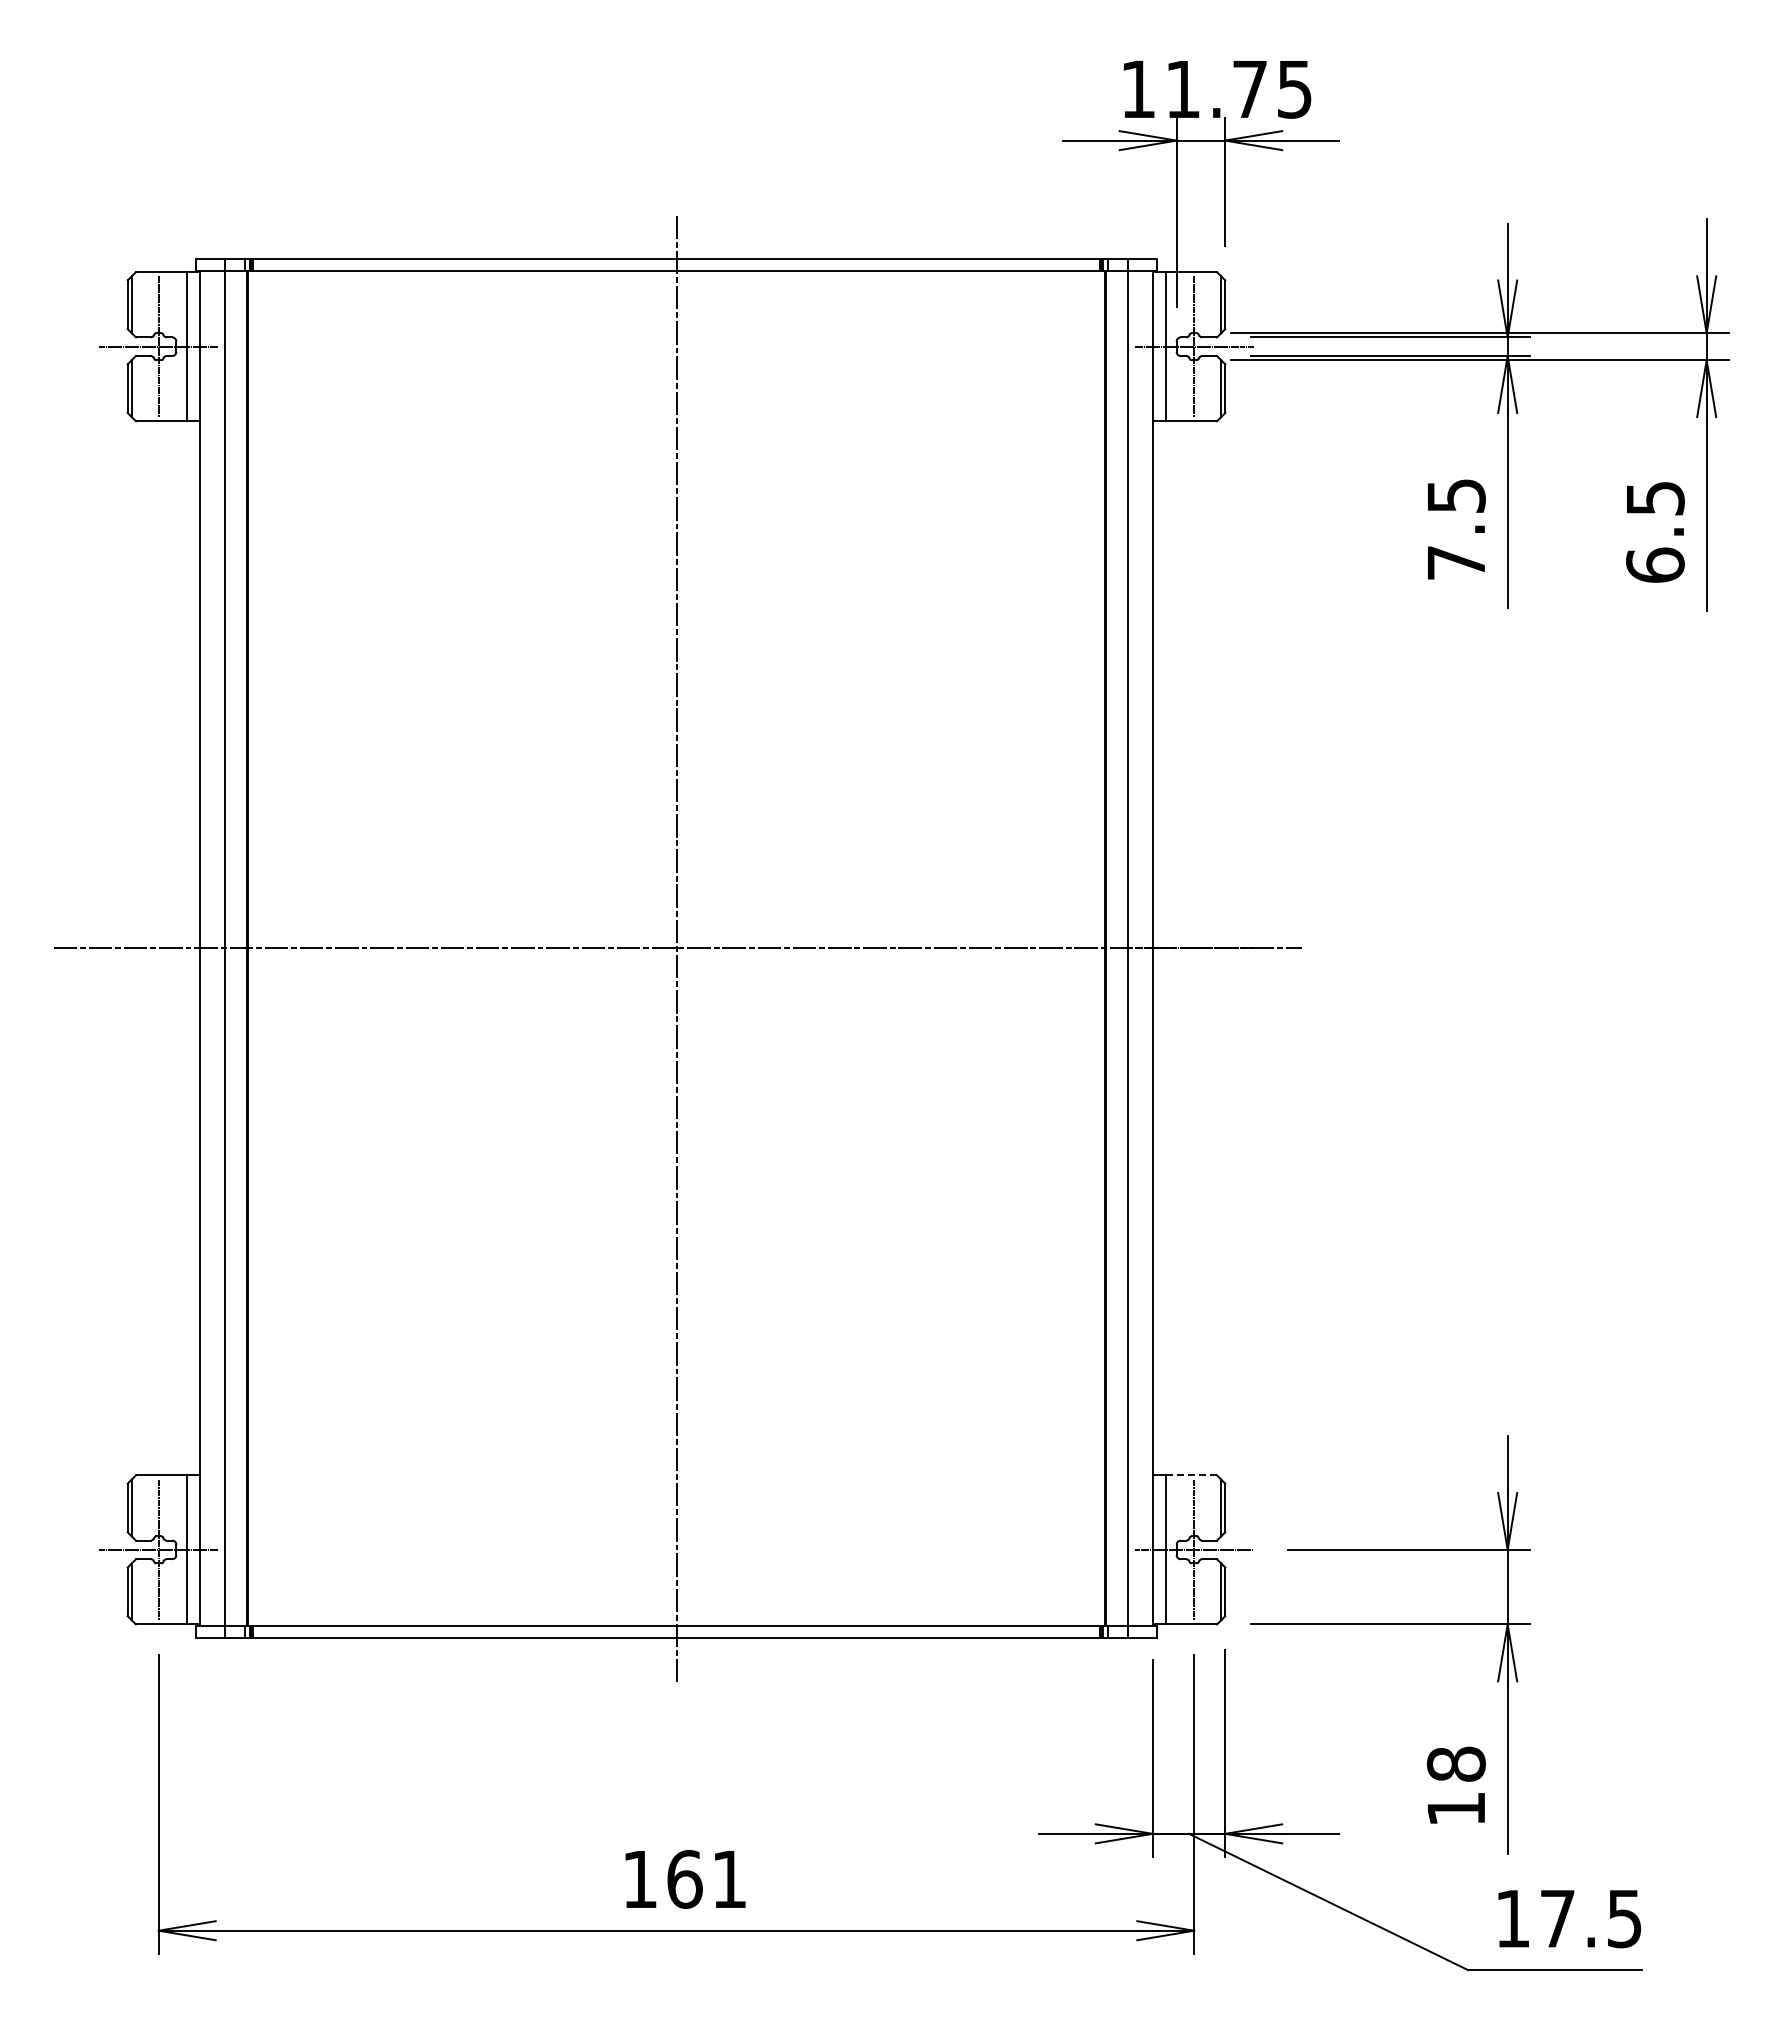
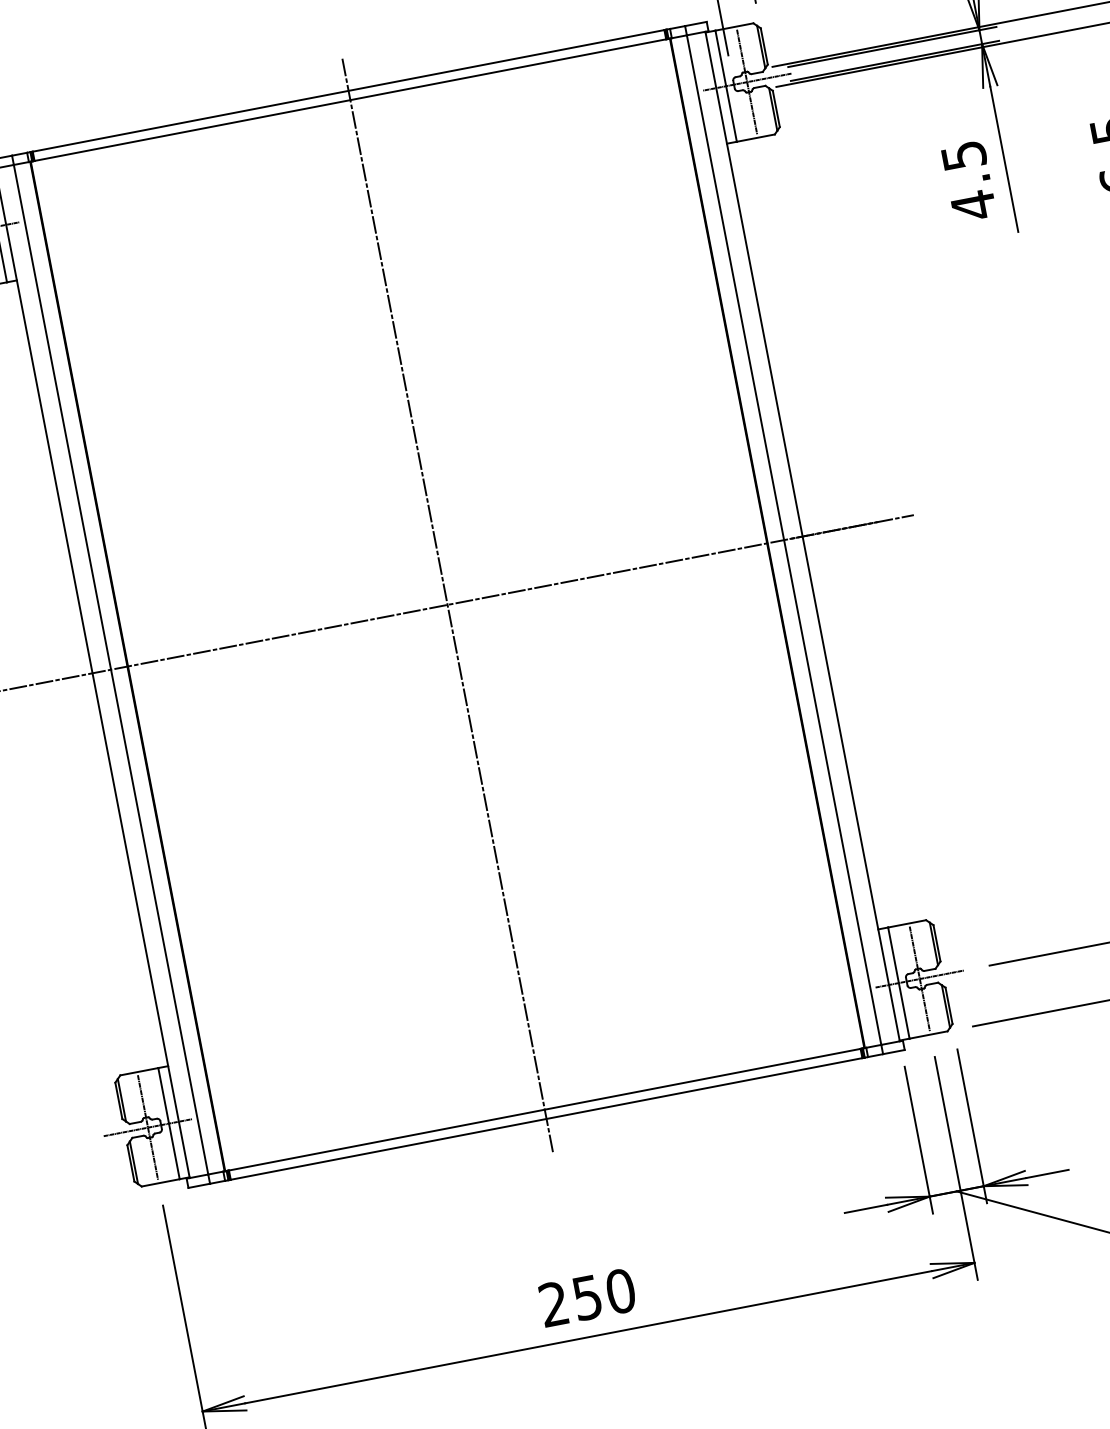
text: (1456, 562) -> (973, 205), 7.5 -> 4.5
line: (1192, 1475) -> (907, 923), dashed -> solid
text: (685, 1879) -> (587, 1297), 161 -> 250

